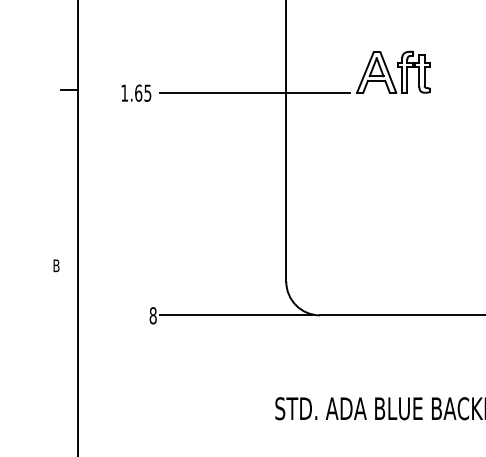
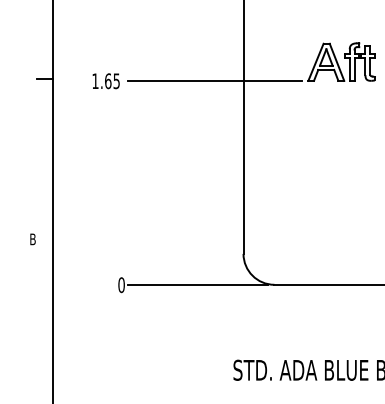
text: (152, 315) -> (120, 284), 8 -> 0

